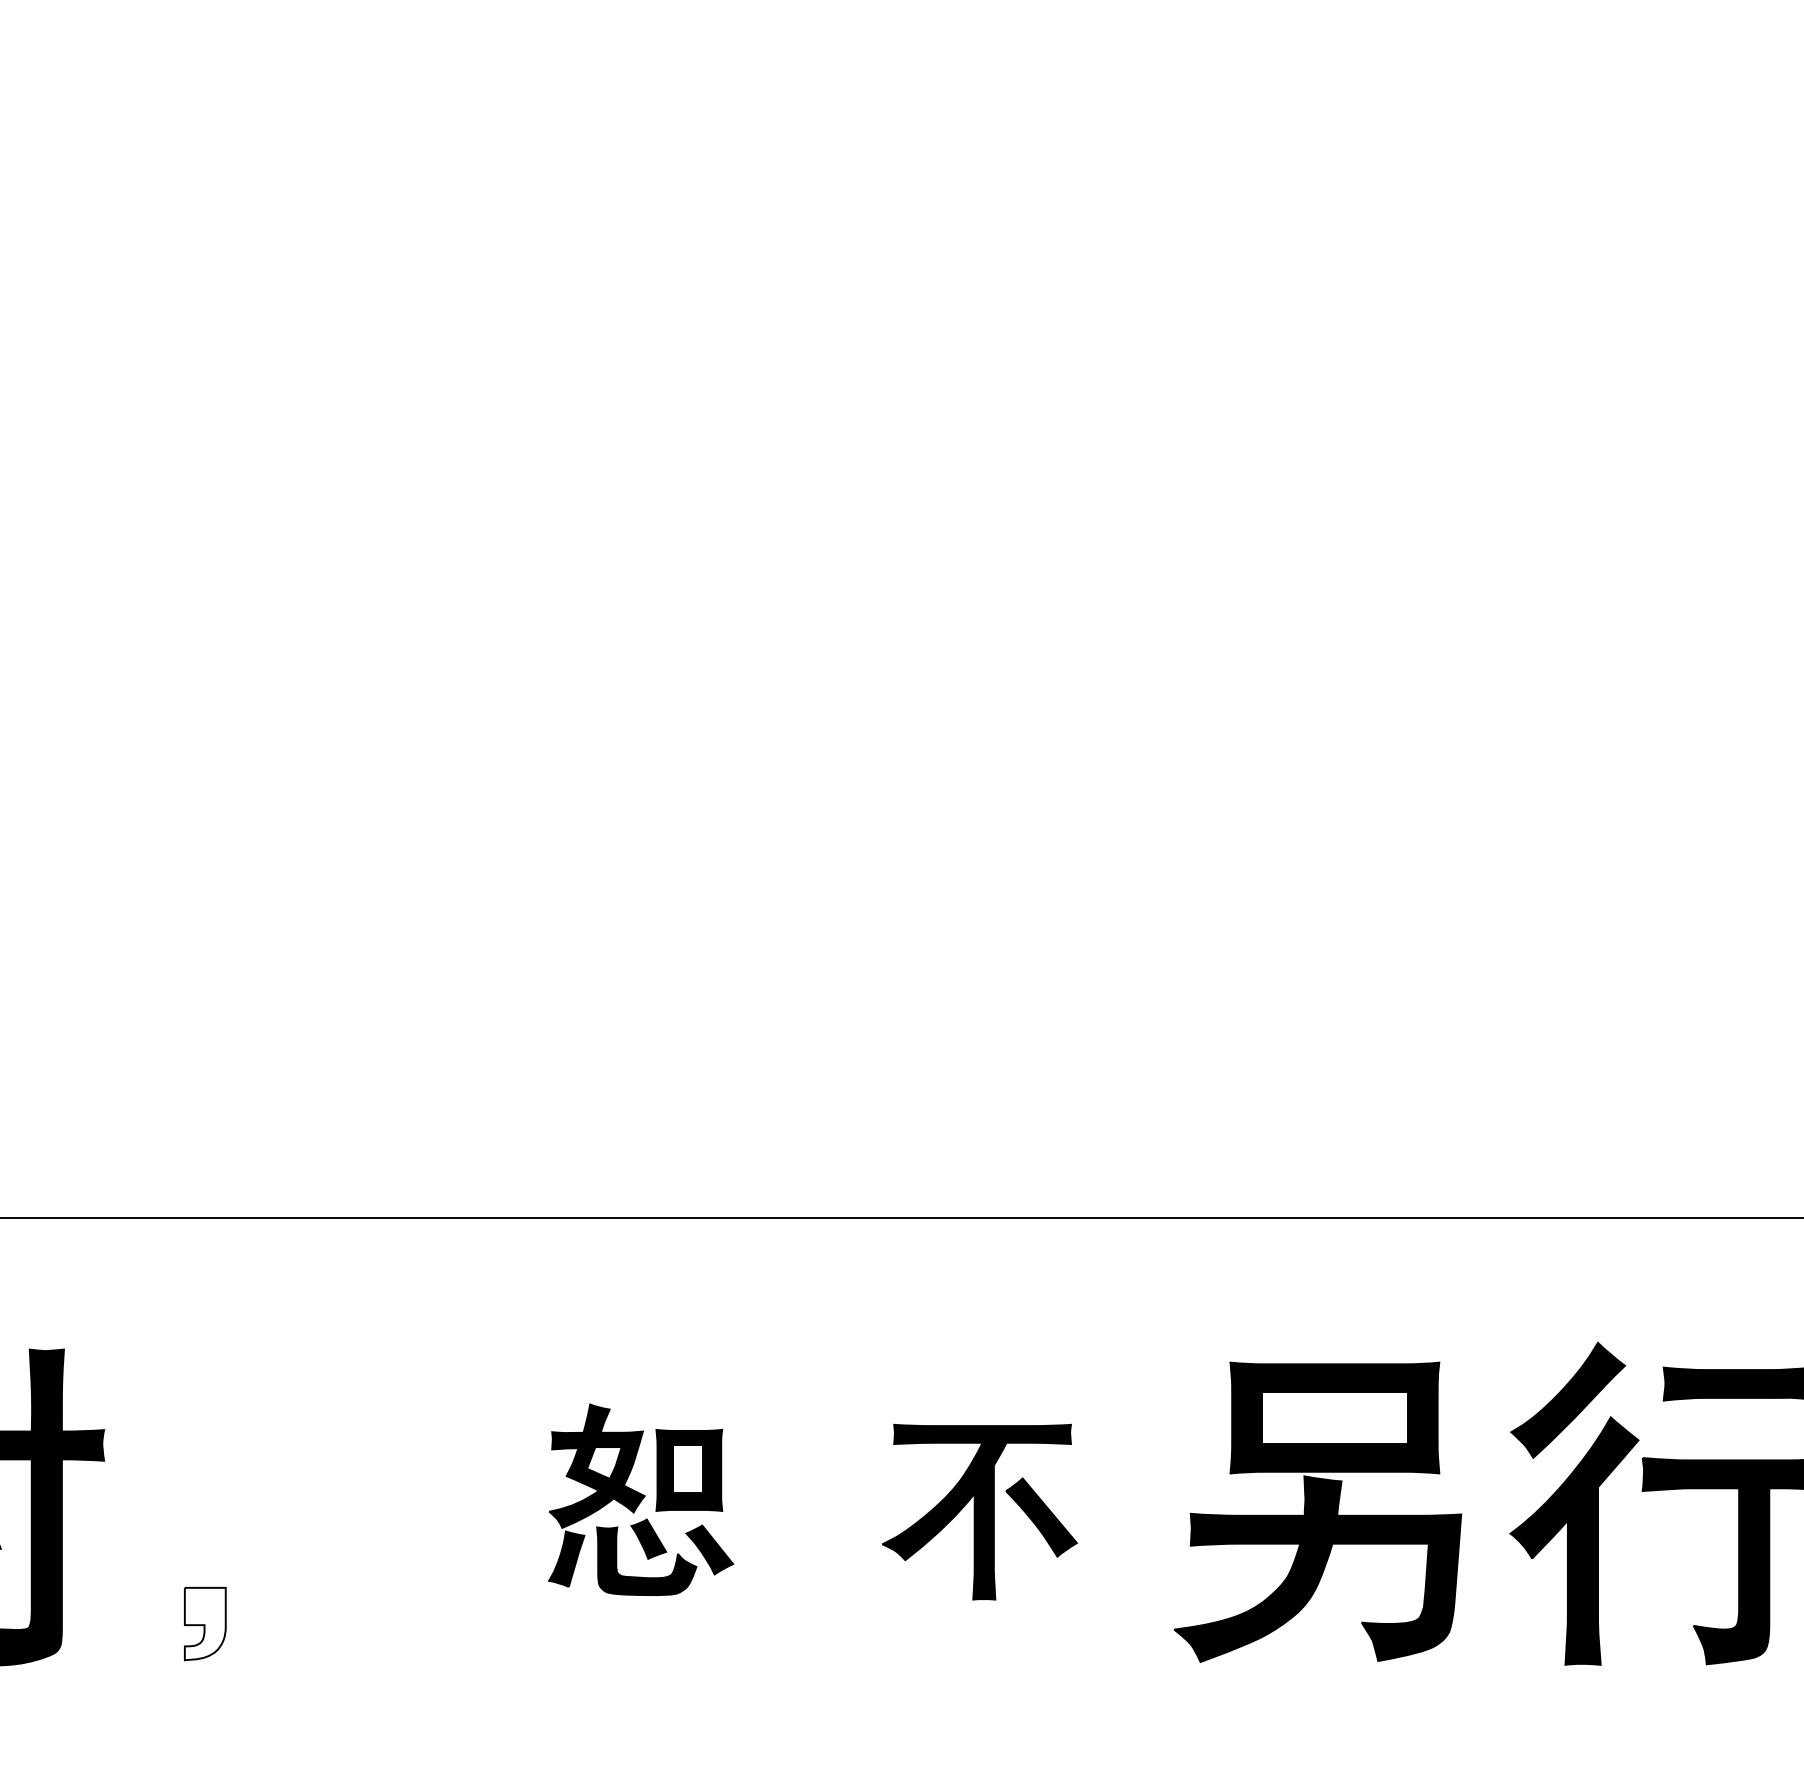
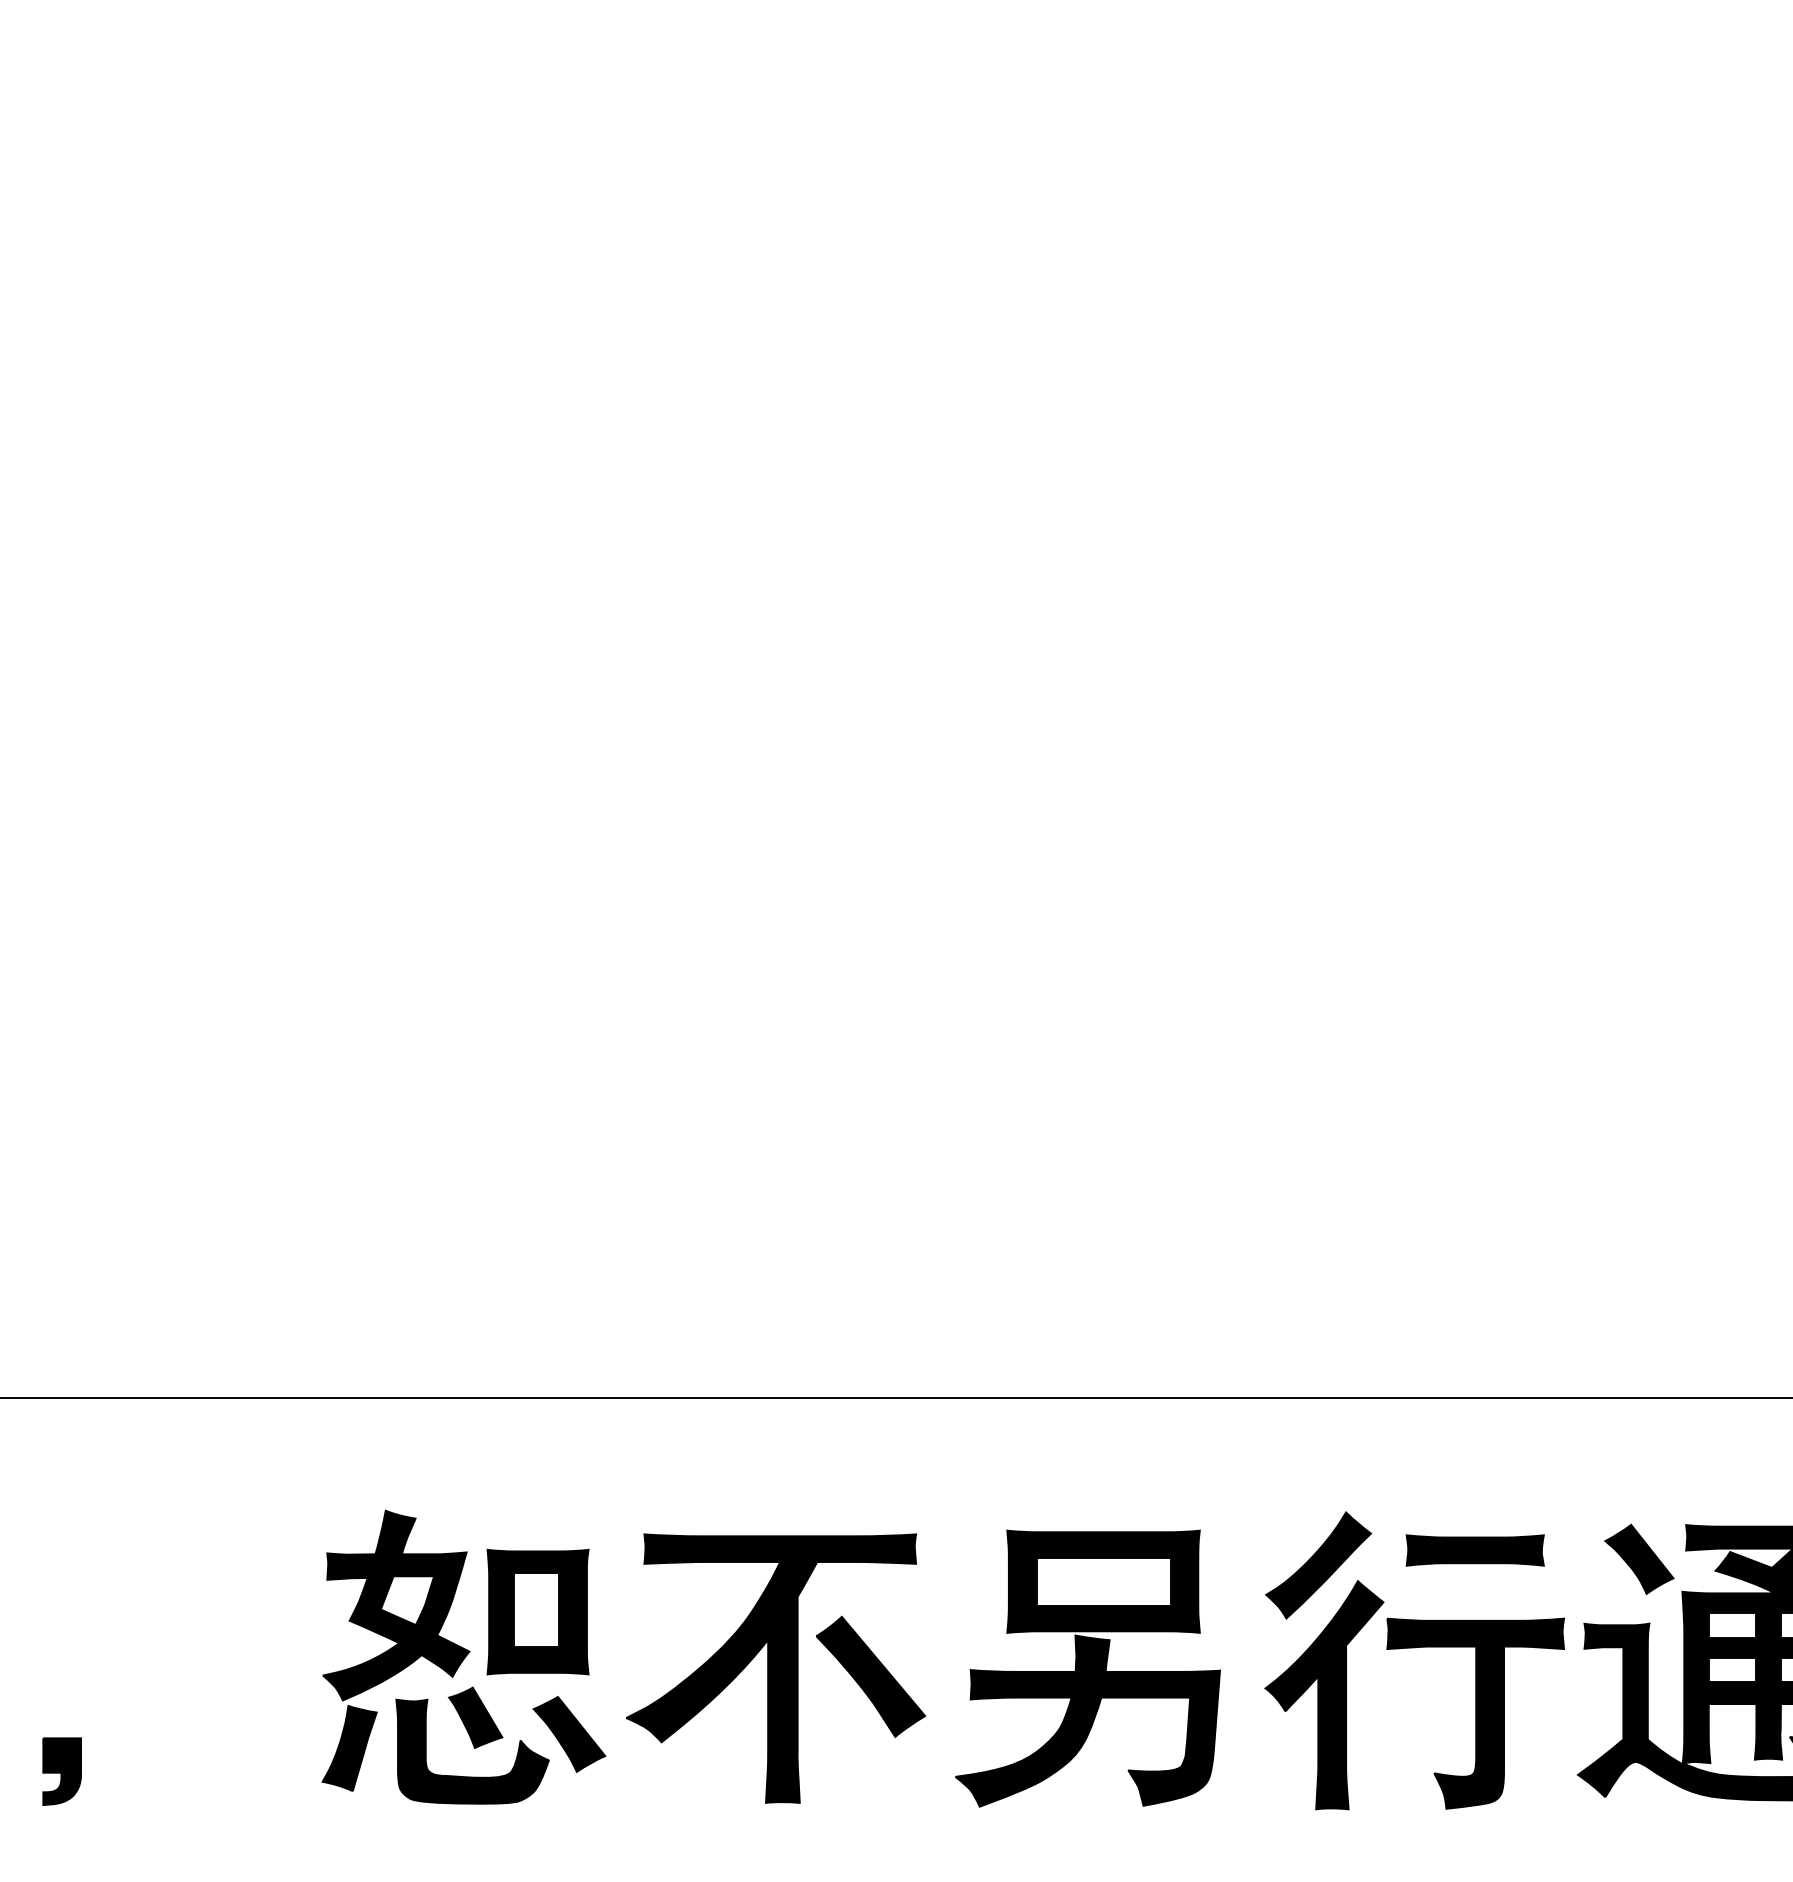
part: (640, 1499) -> (463, 1656), size x1.67
part: (980, 1512) -> (776, 1668), size x1.67
fill: (205, 1623) -> (62, 1771), added

